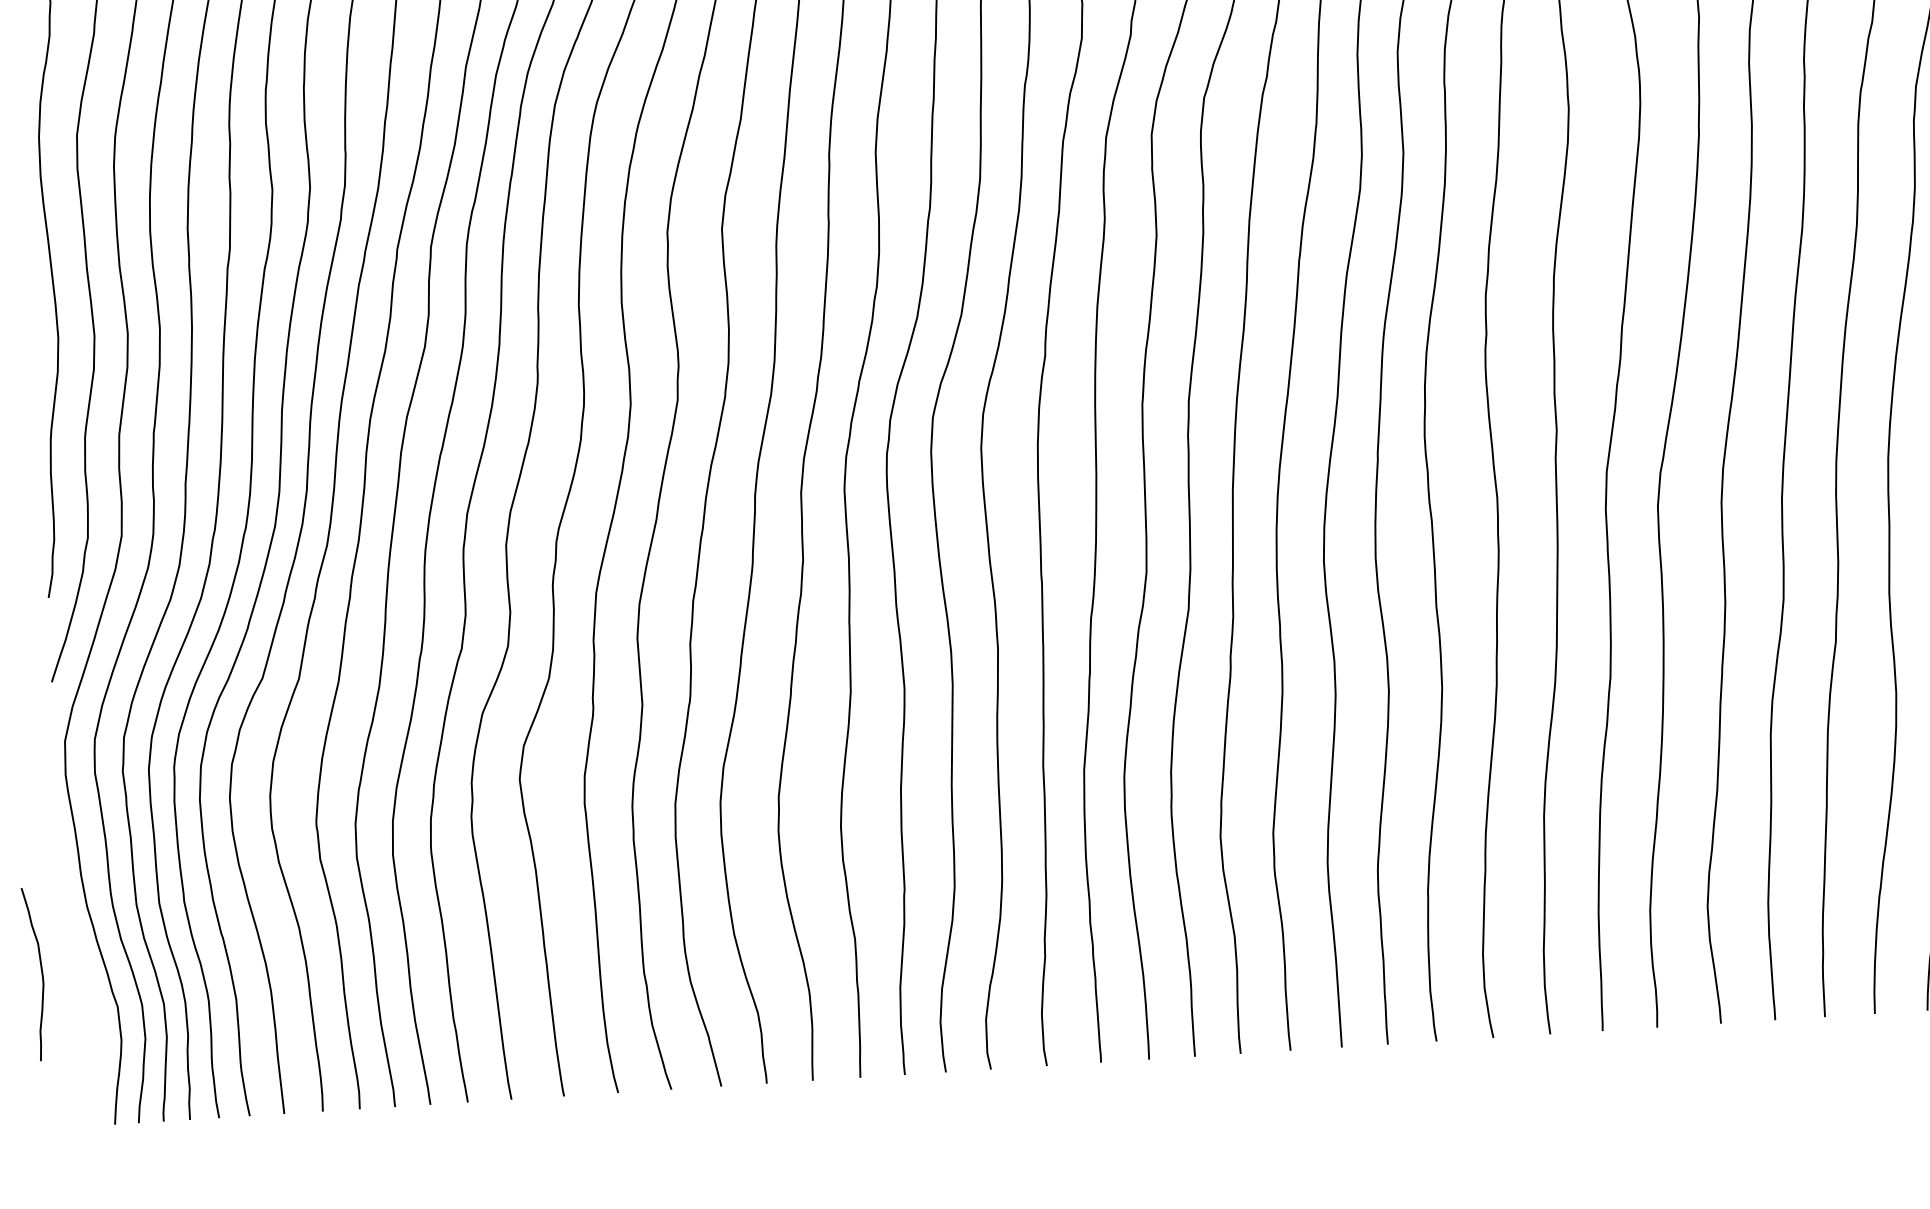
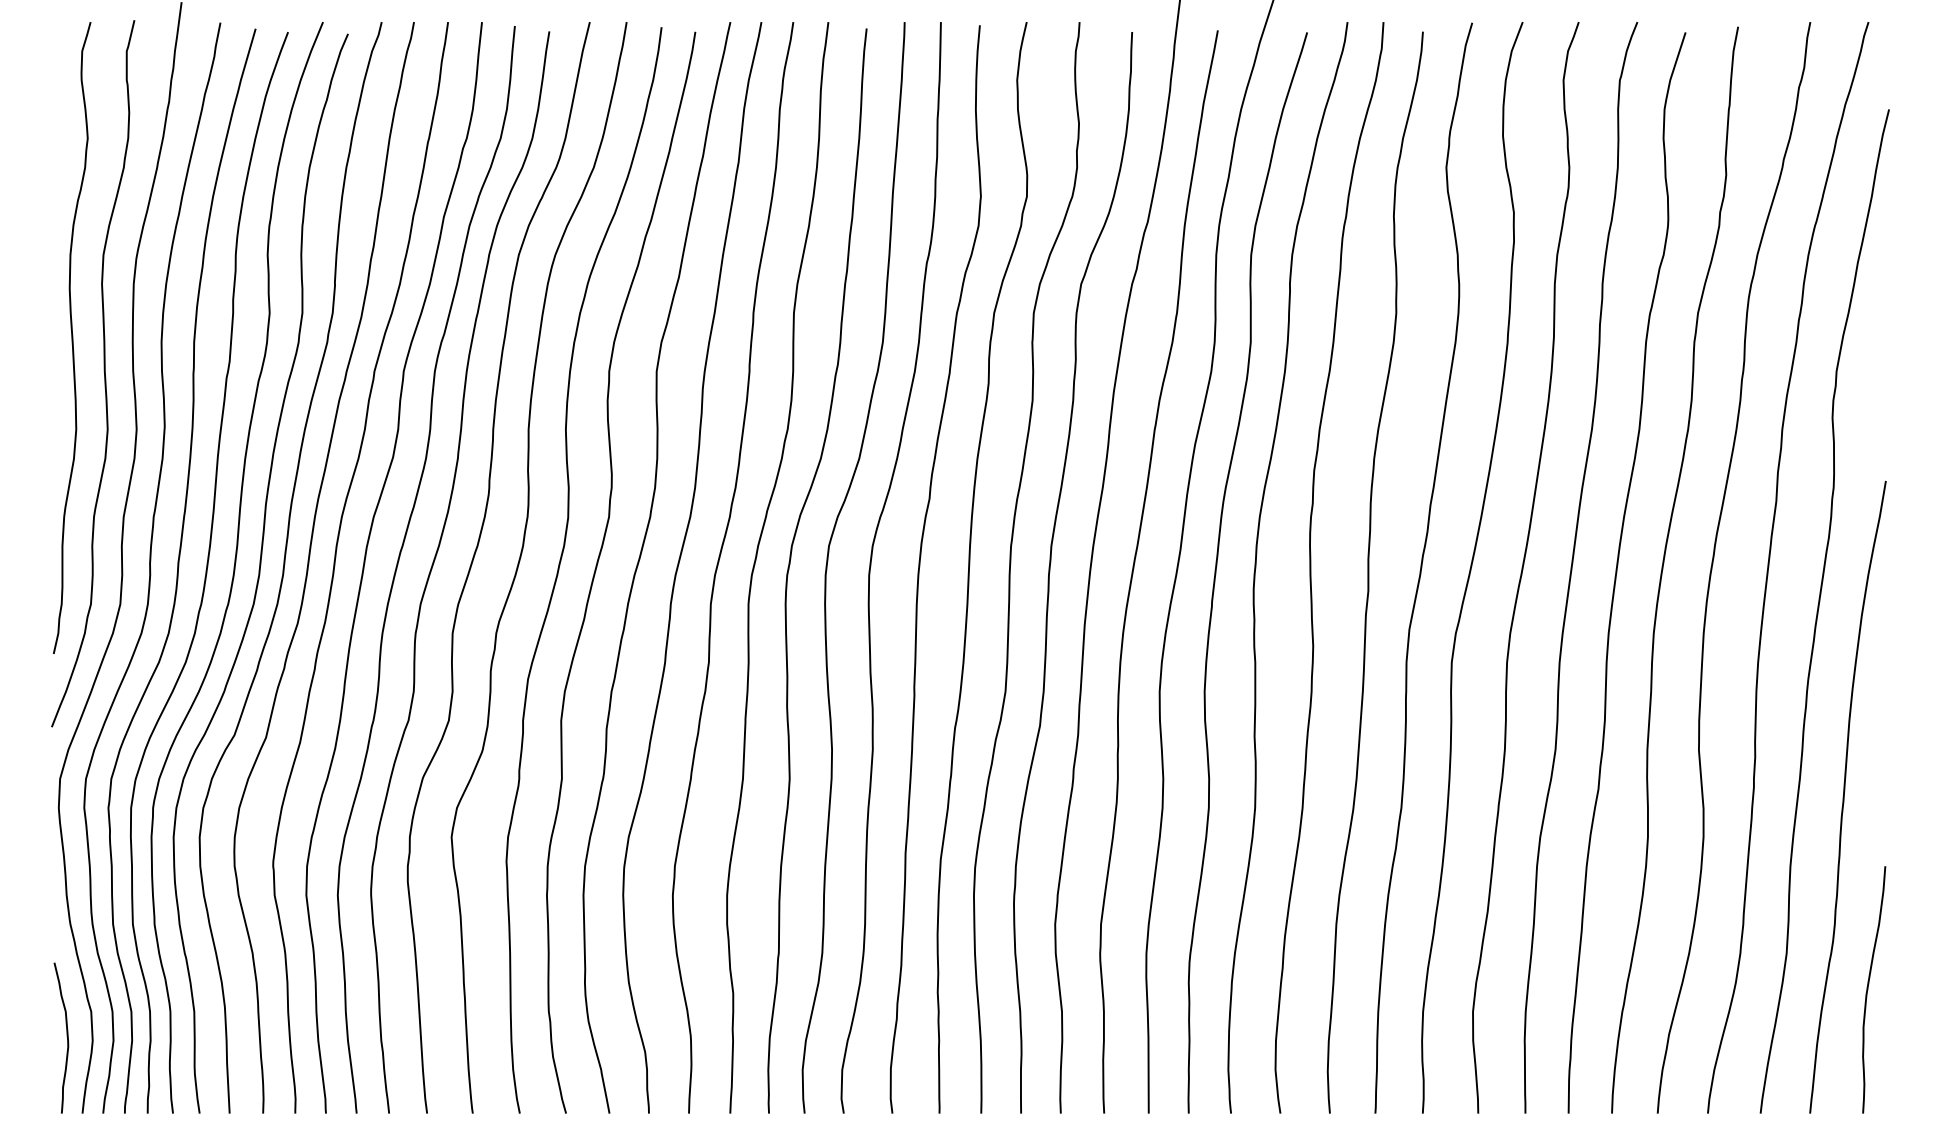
curve: (40, 972) -> (66, 1036), moved

